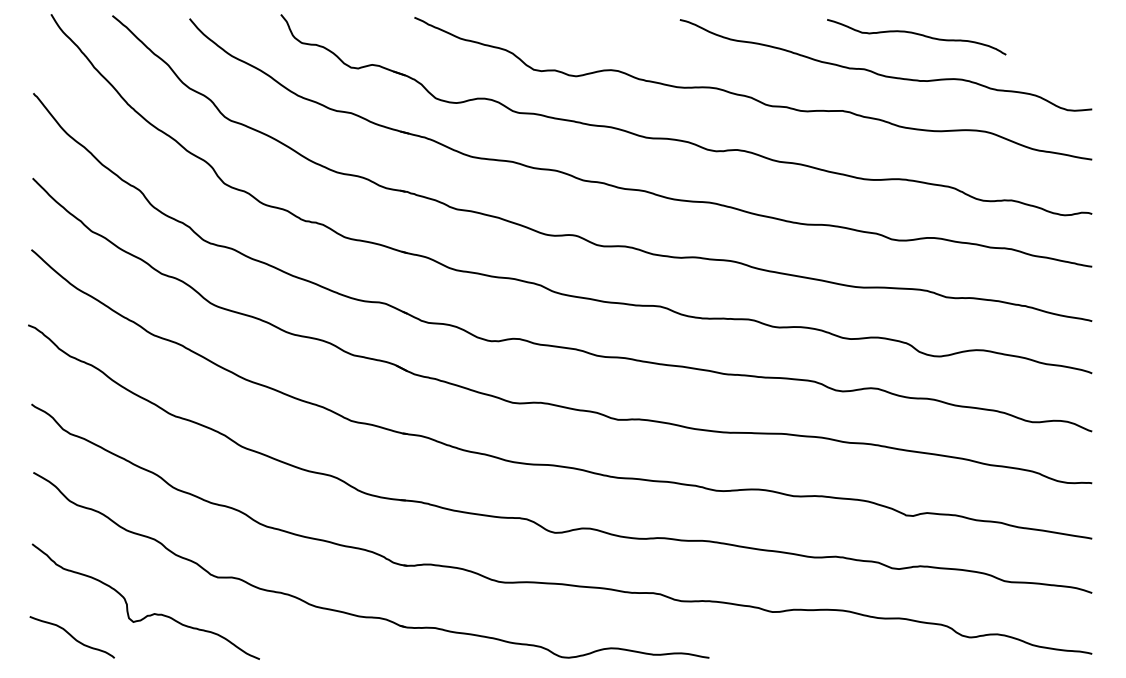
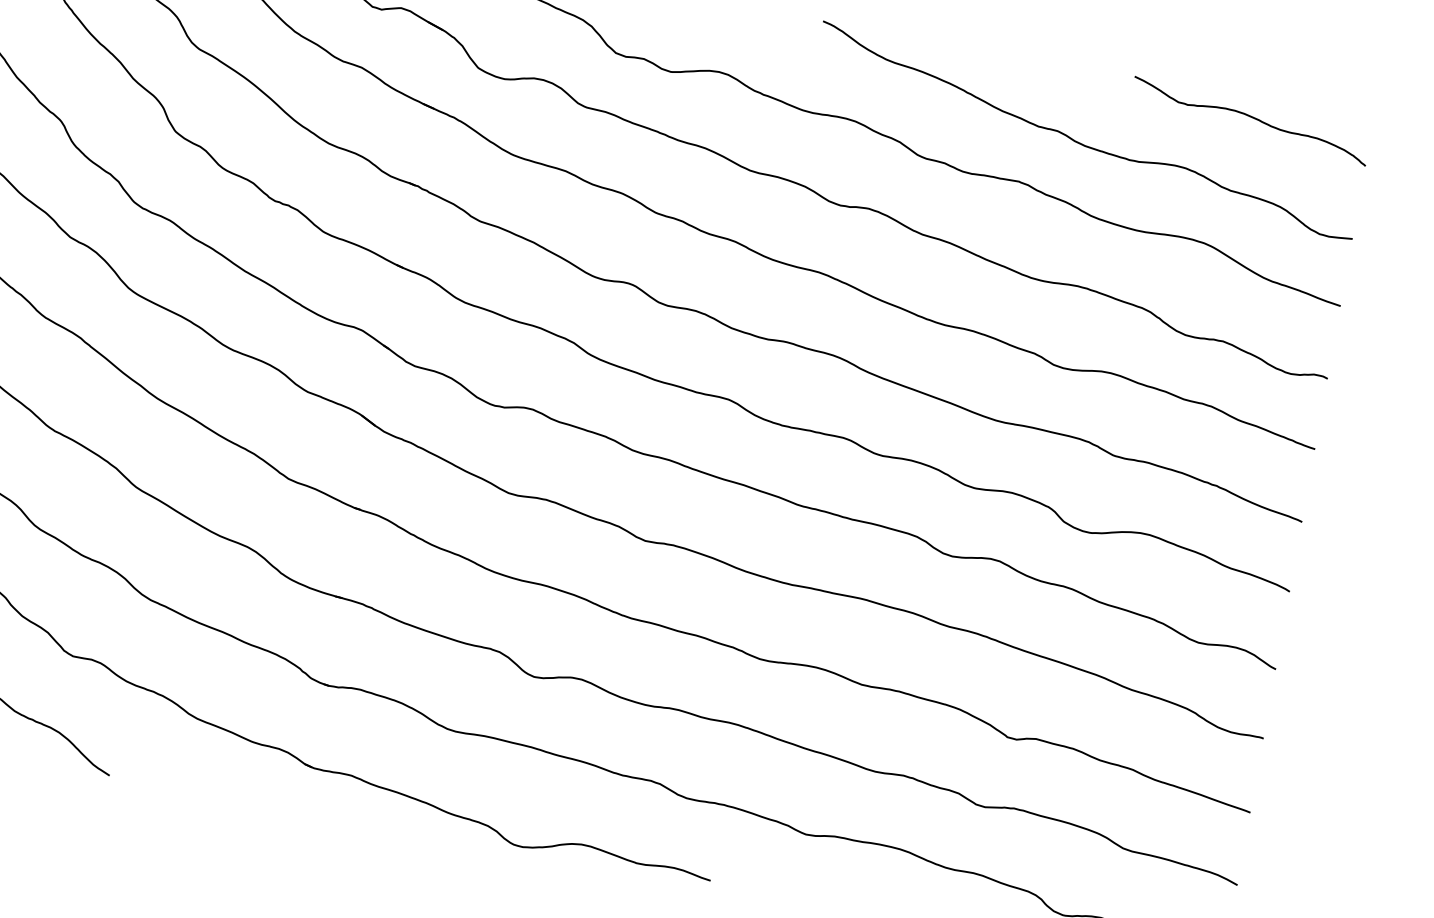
curve: (918, 35) -> (1253, 119), moved

